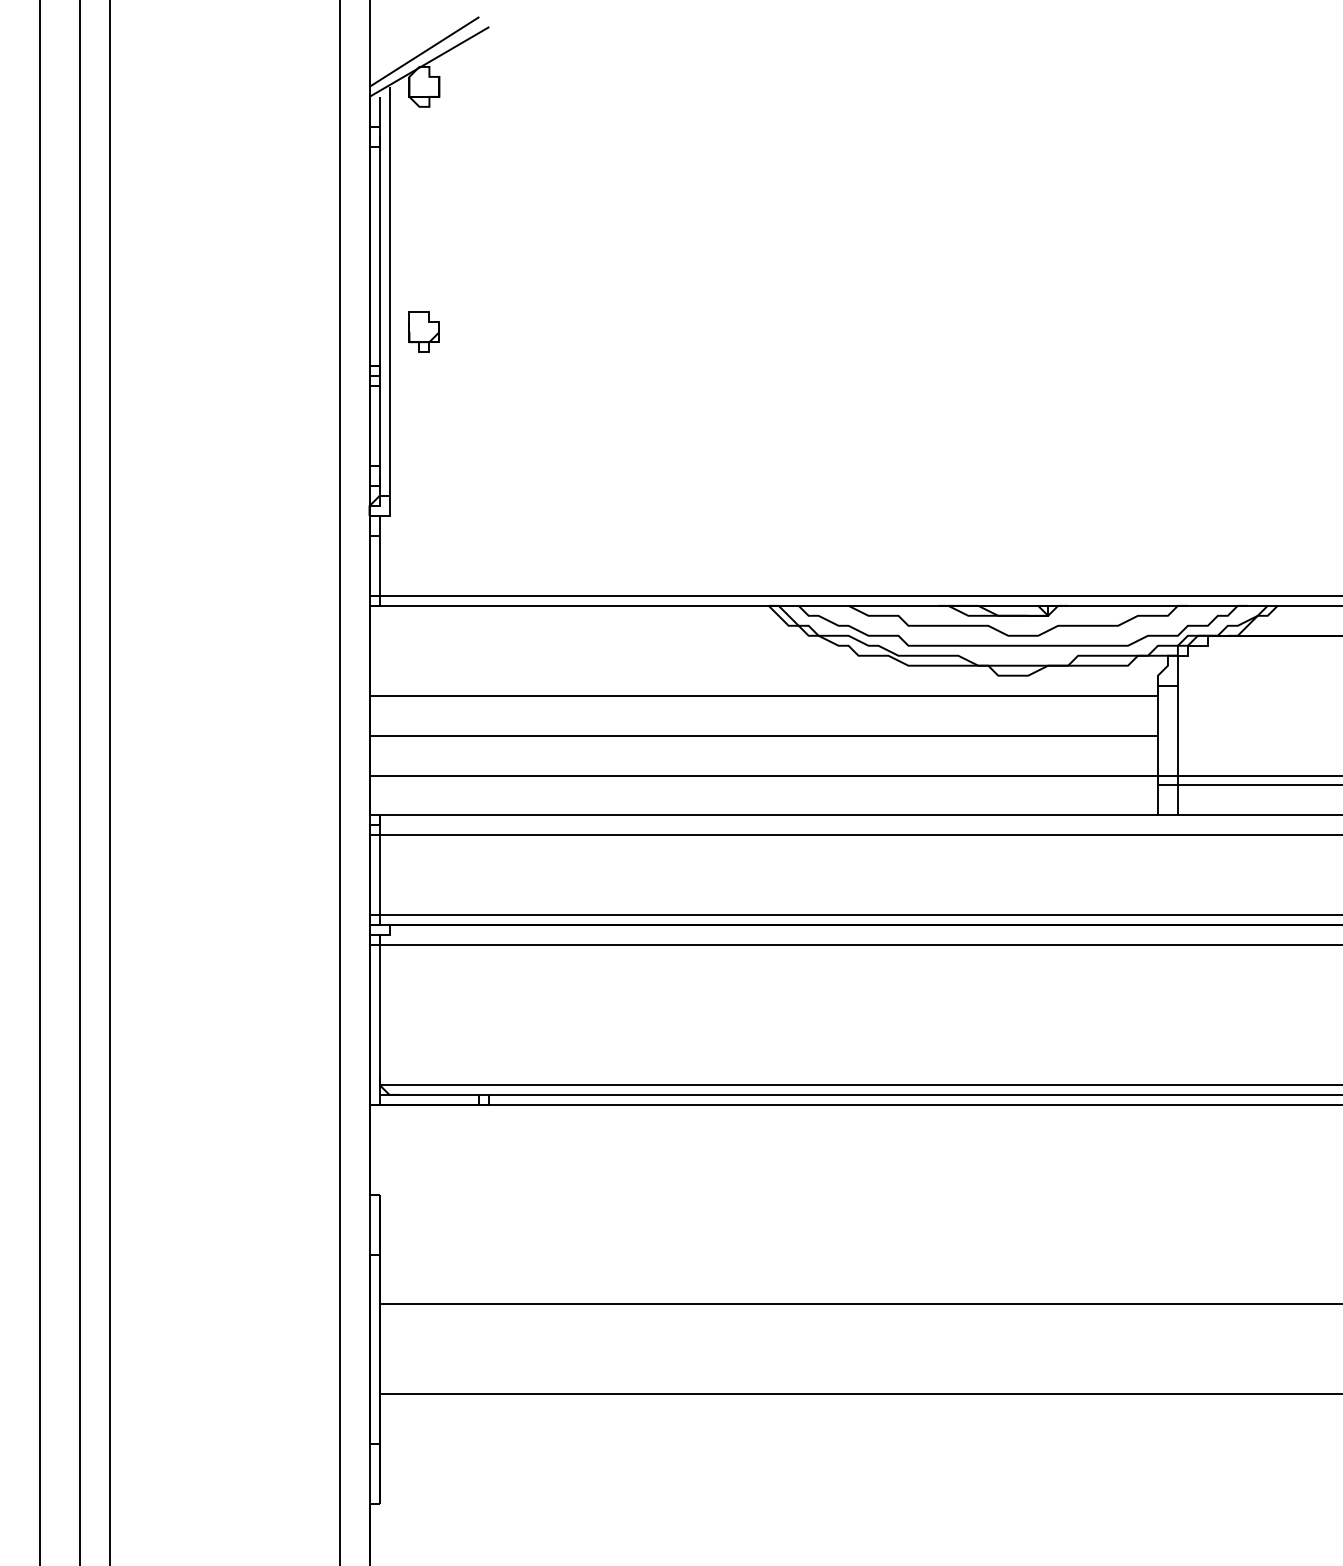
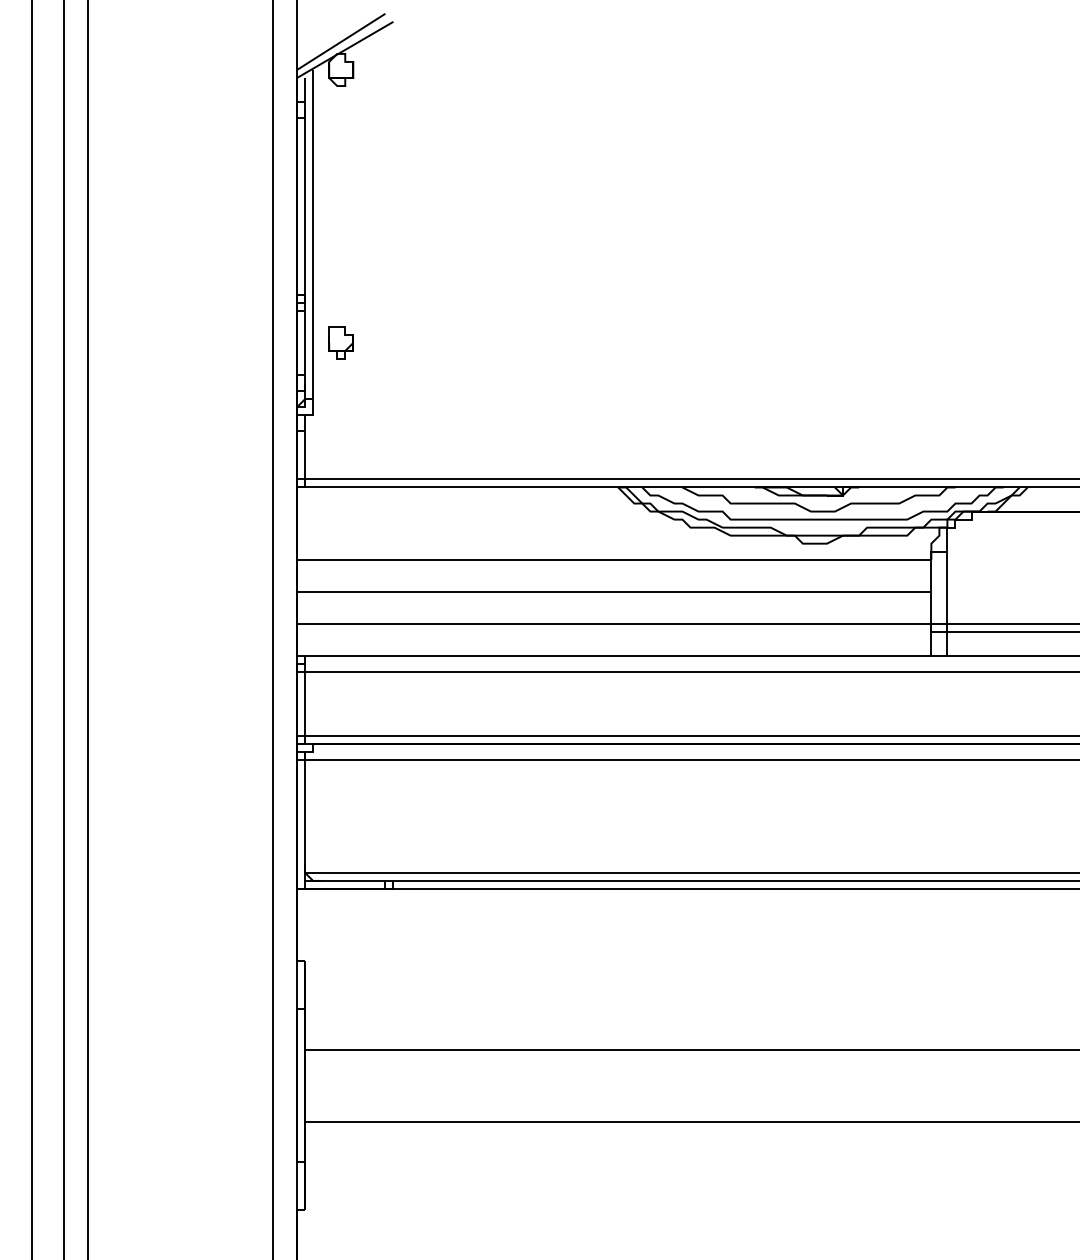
part: (423, 331) -> (340, 342), moved

